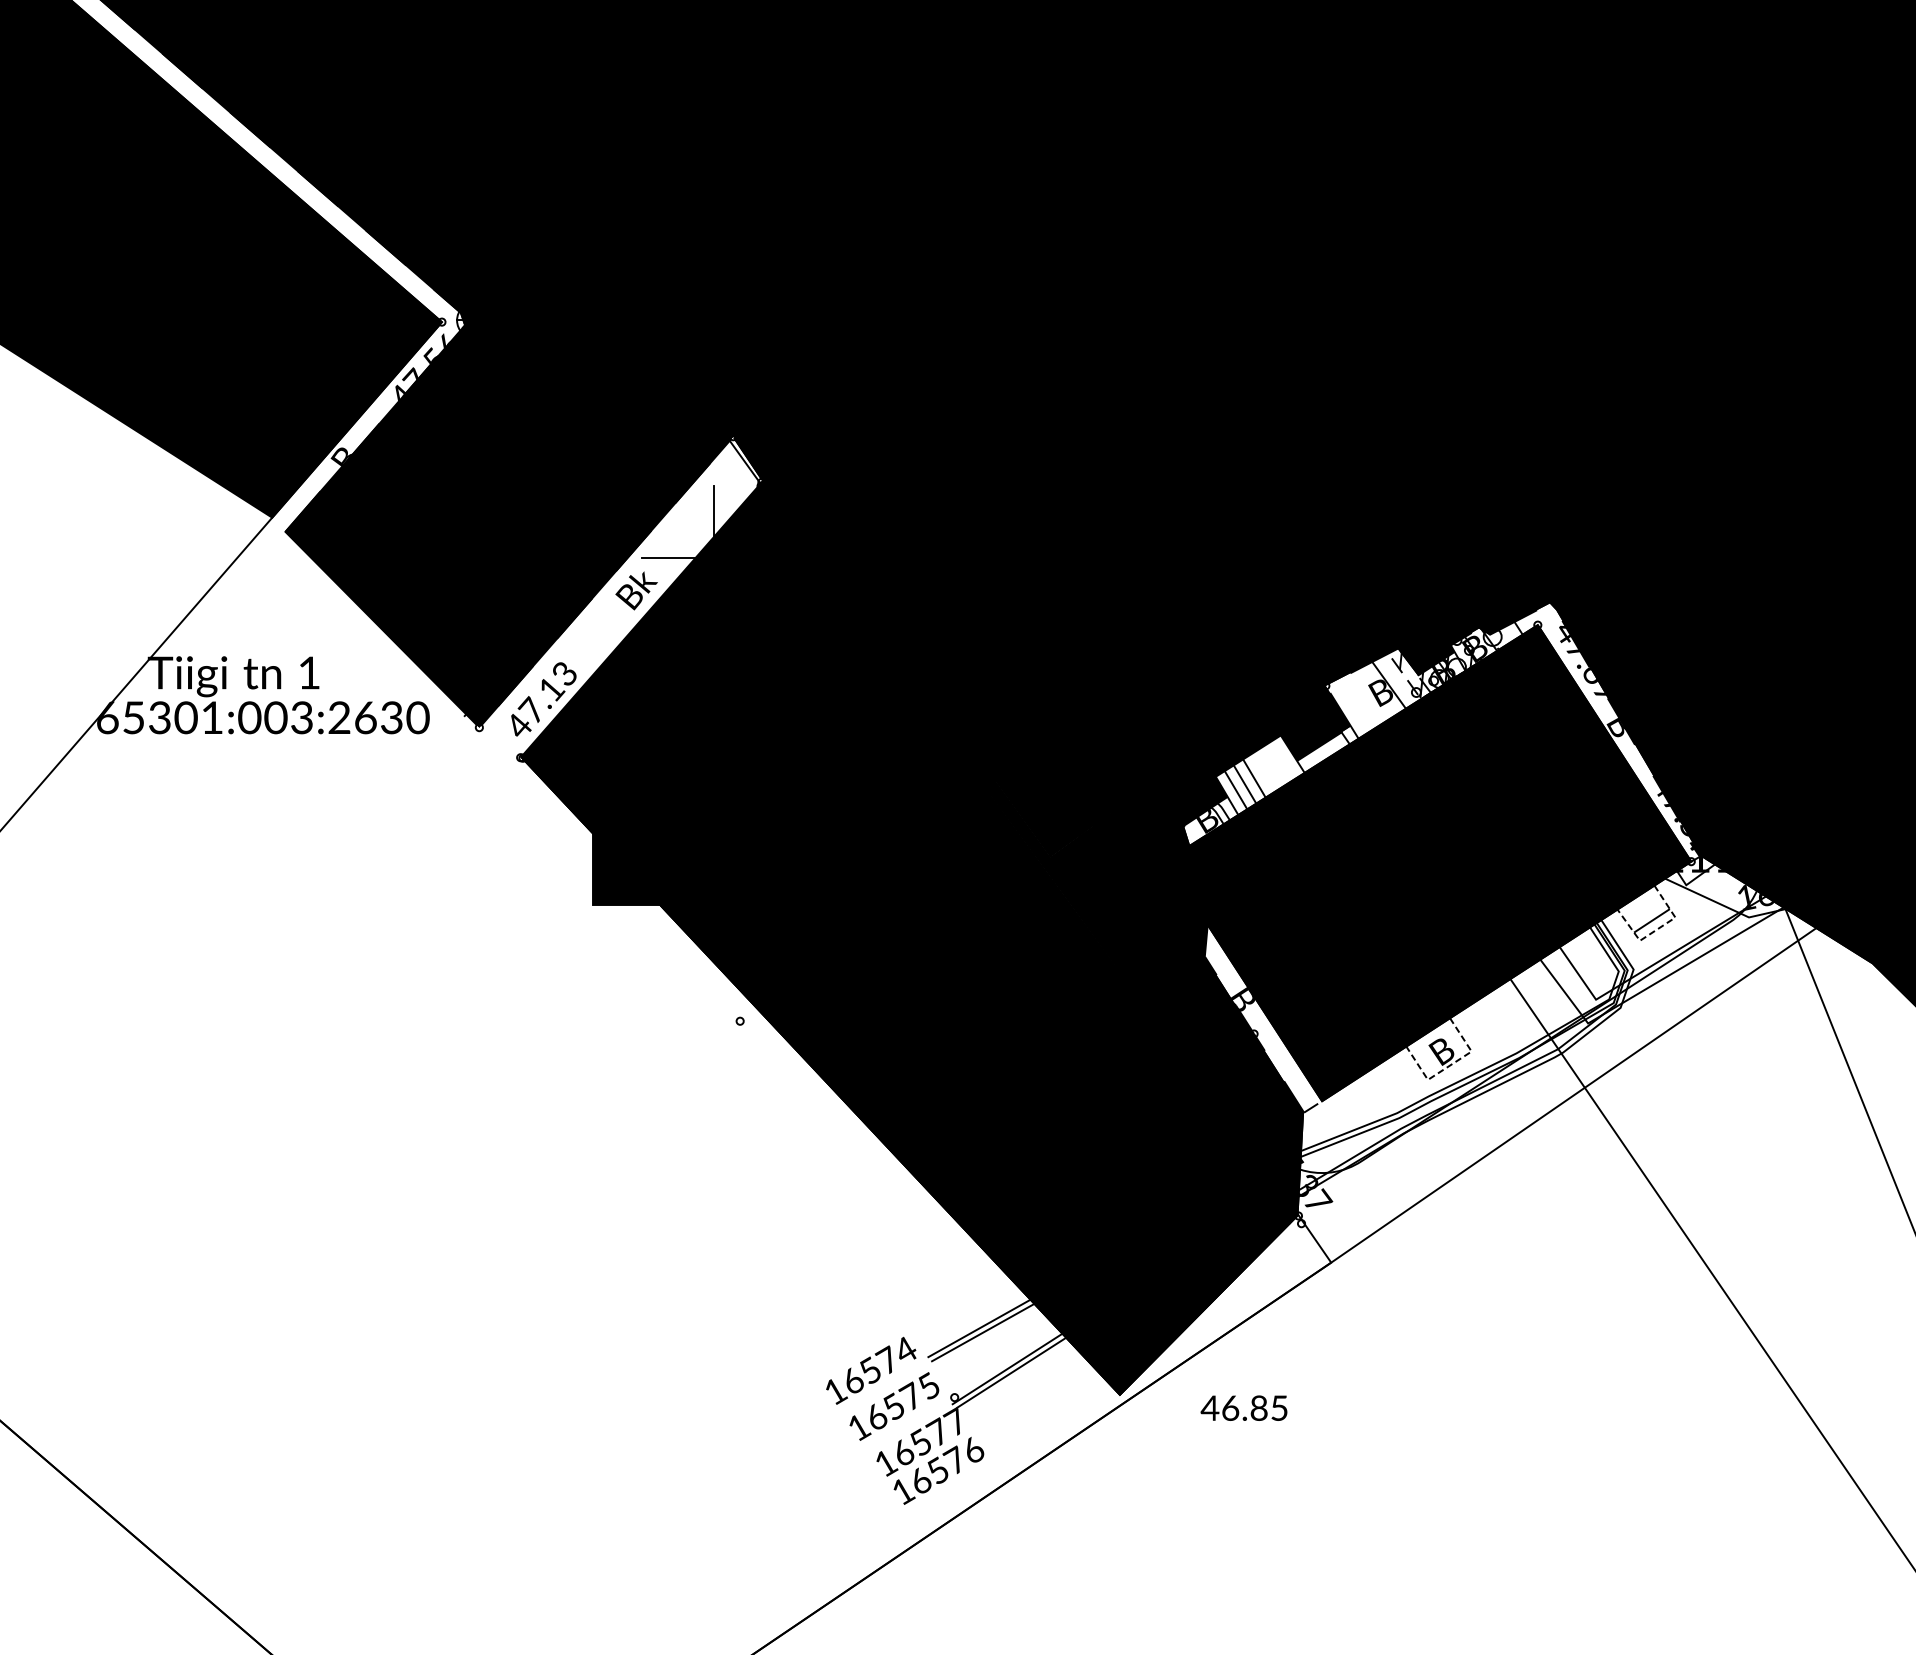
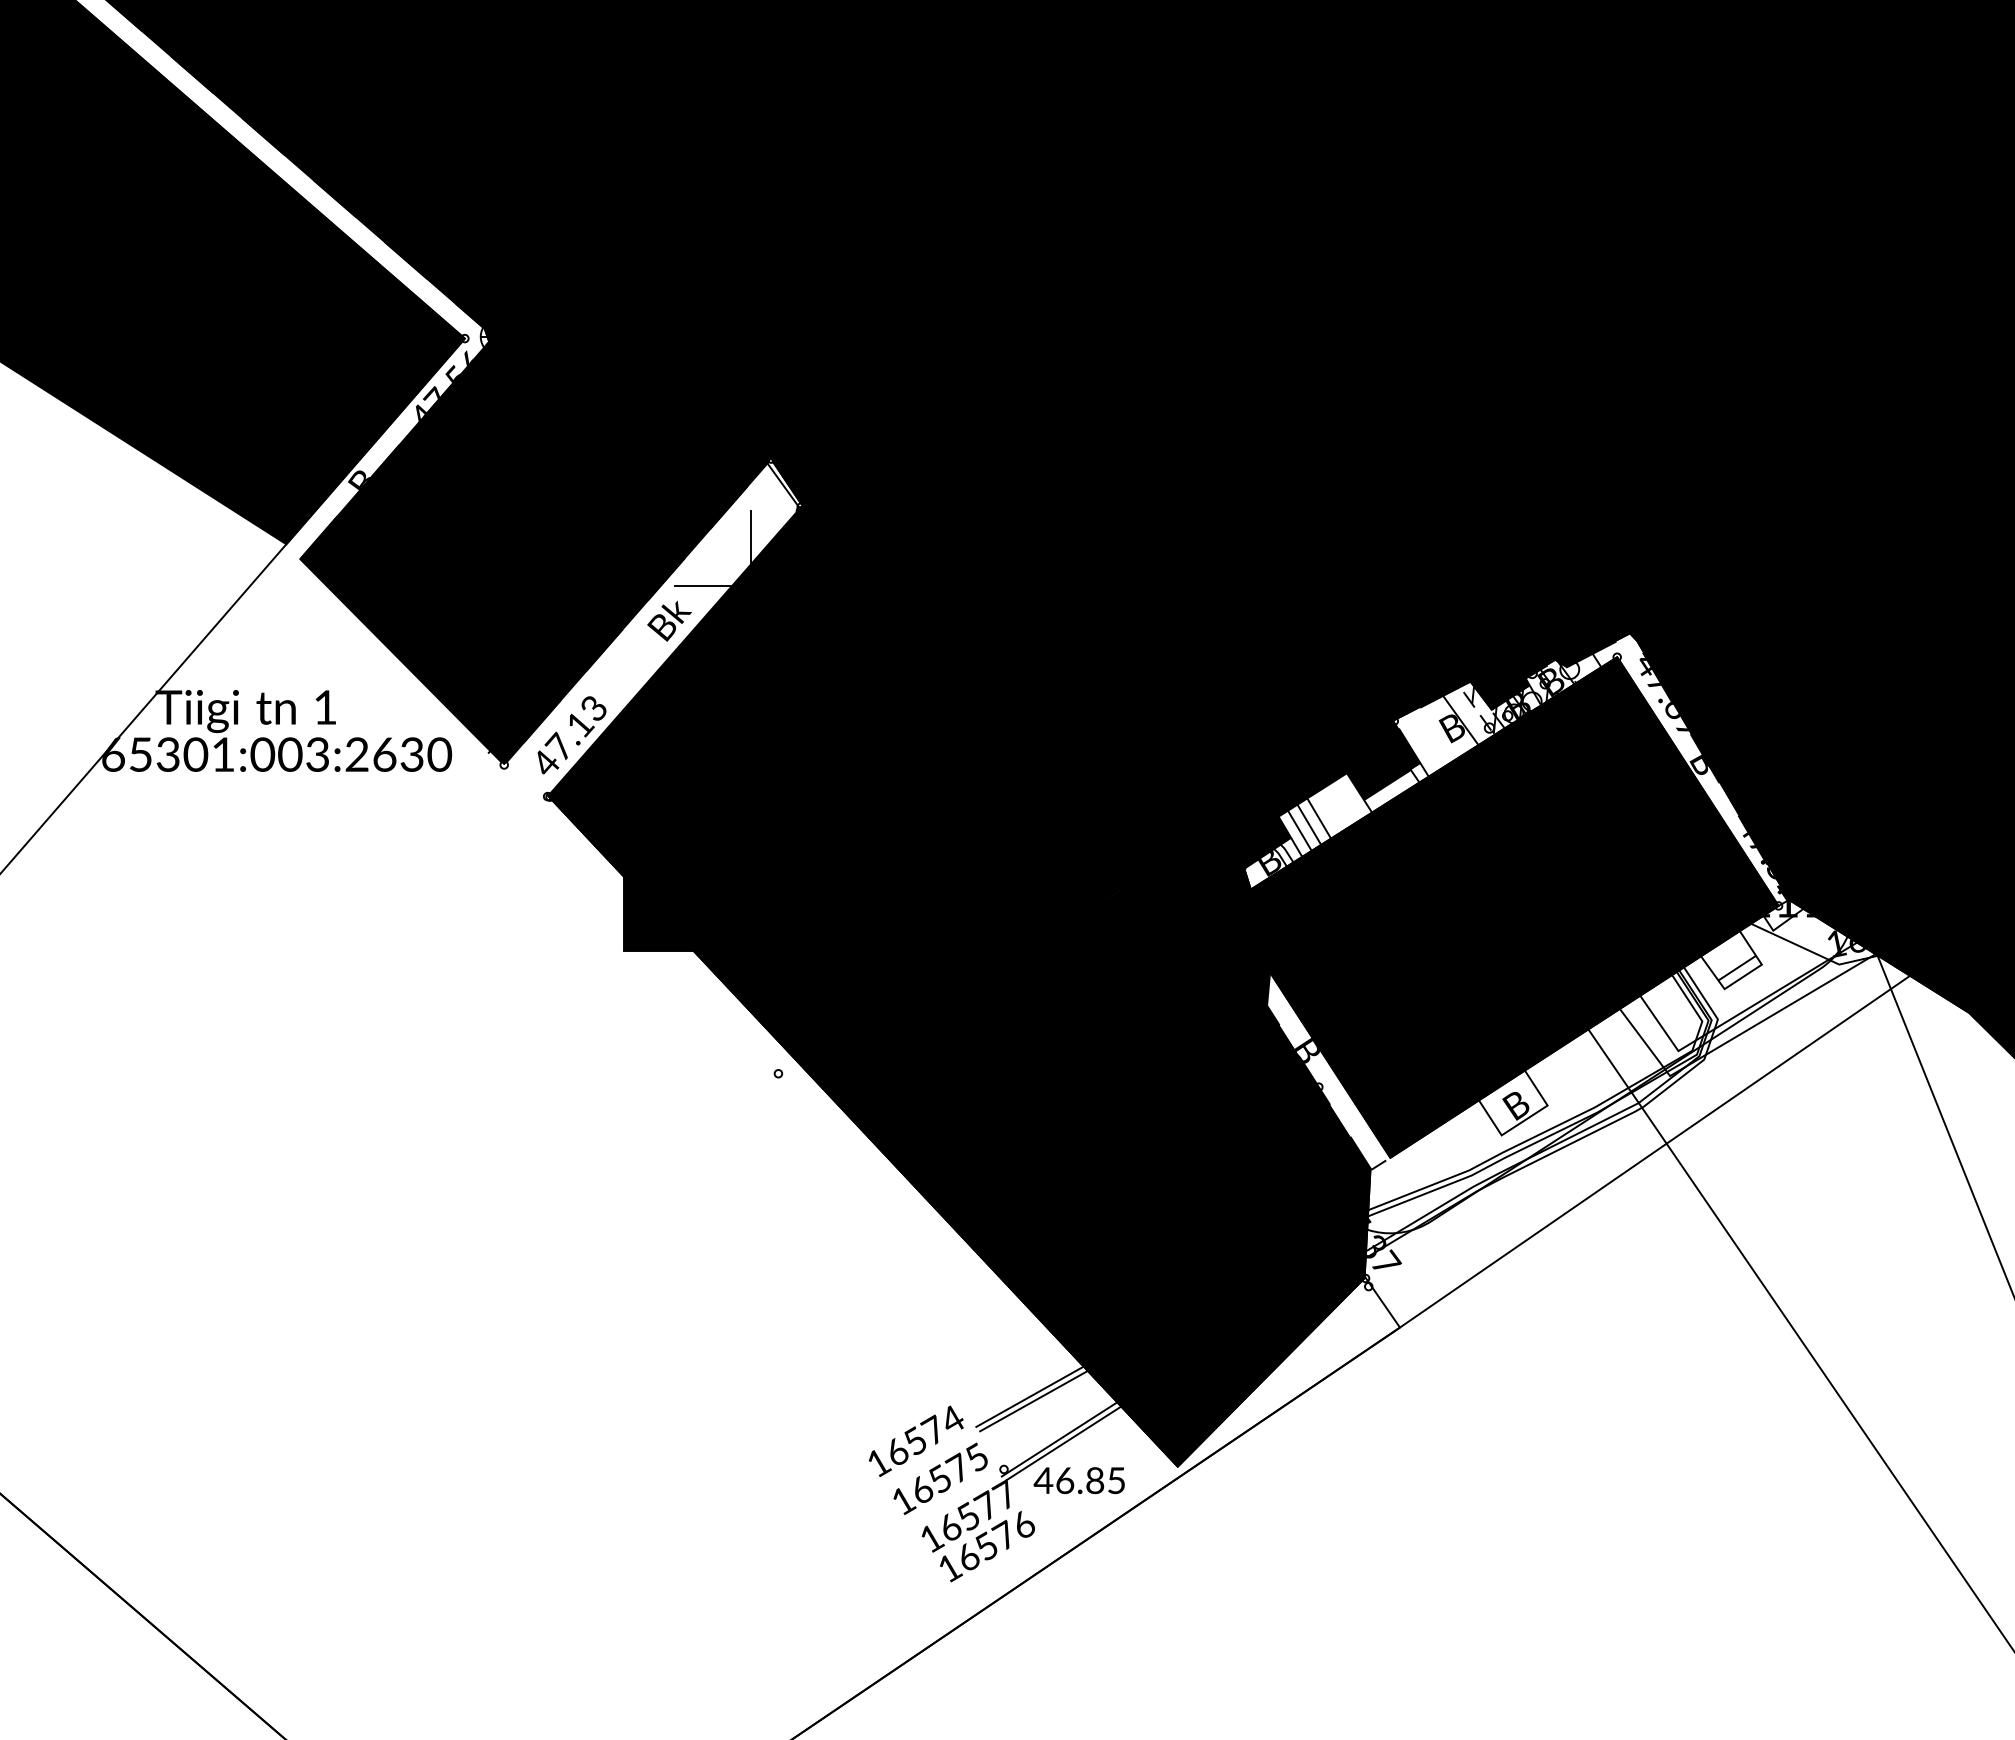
line: (1656, 929) -> (1742, 977), dashed -> solid
line: (1449, 1065) -> (1524, 1120), dashed -> solid
text: (1243, 1408) -> (1078, 1480), moved

